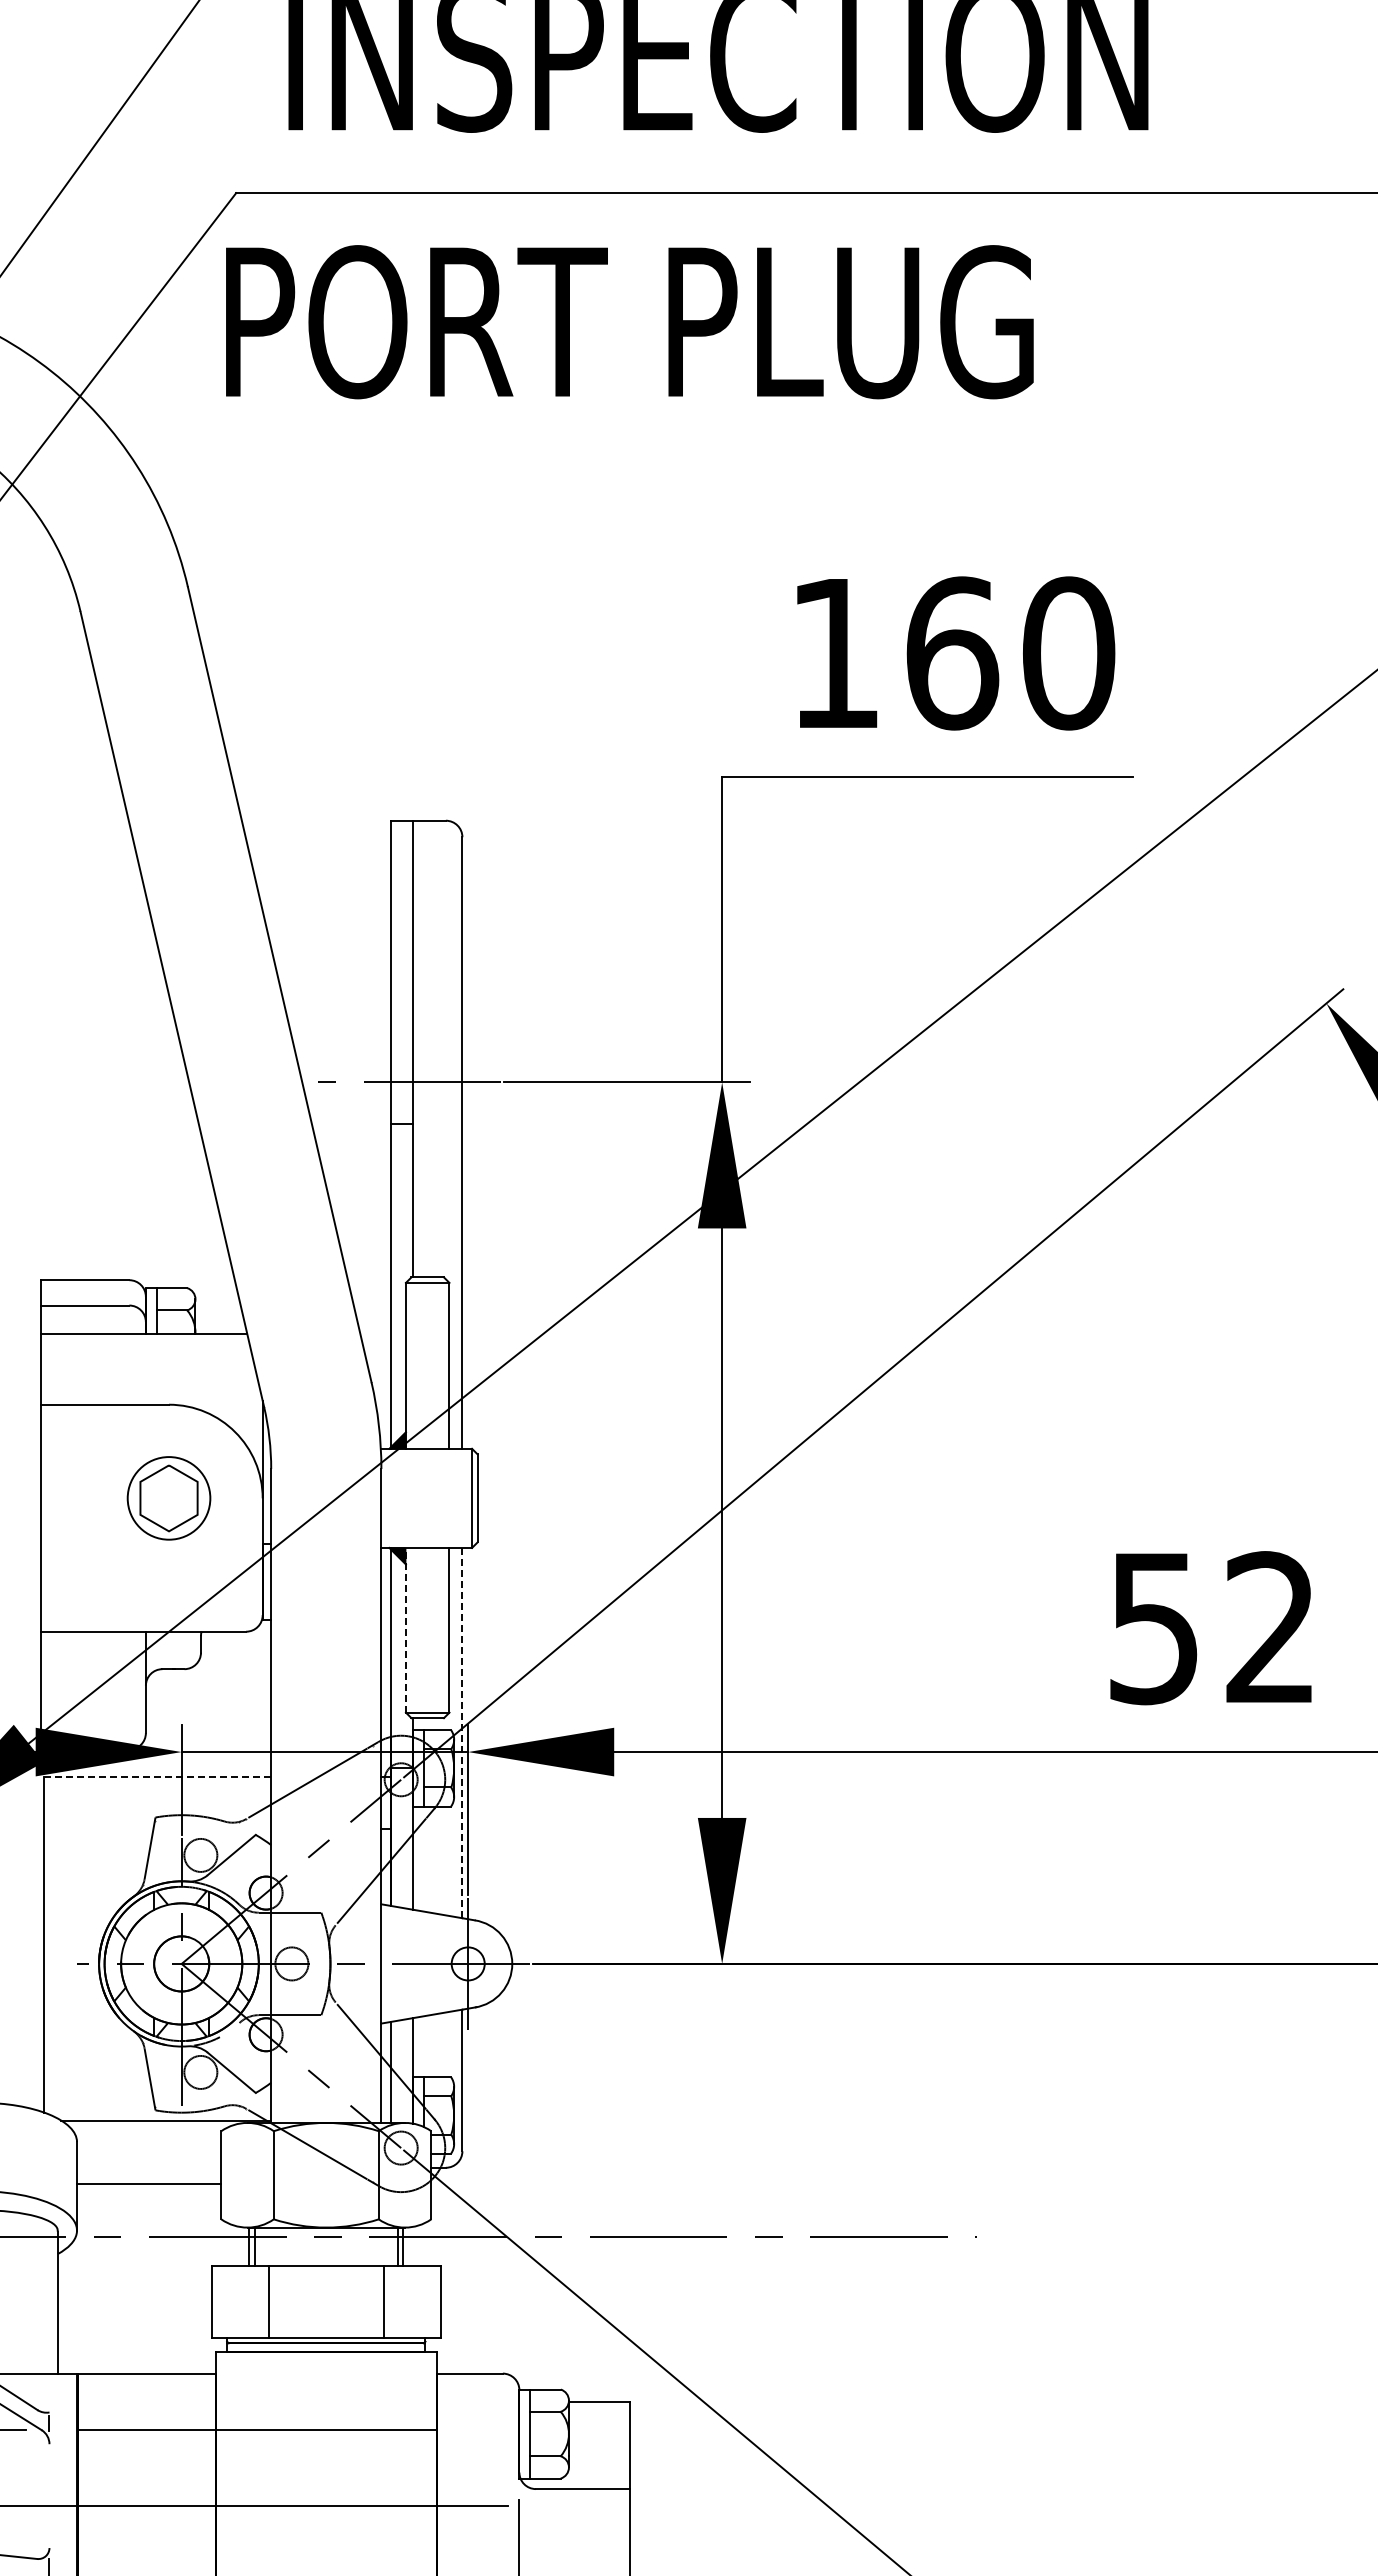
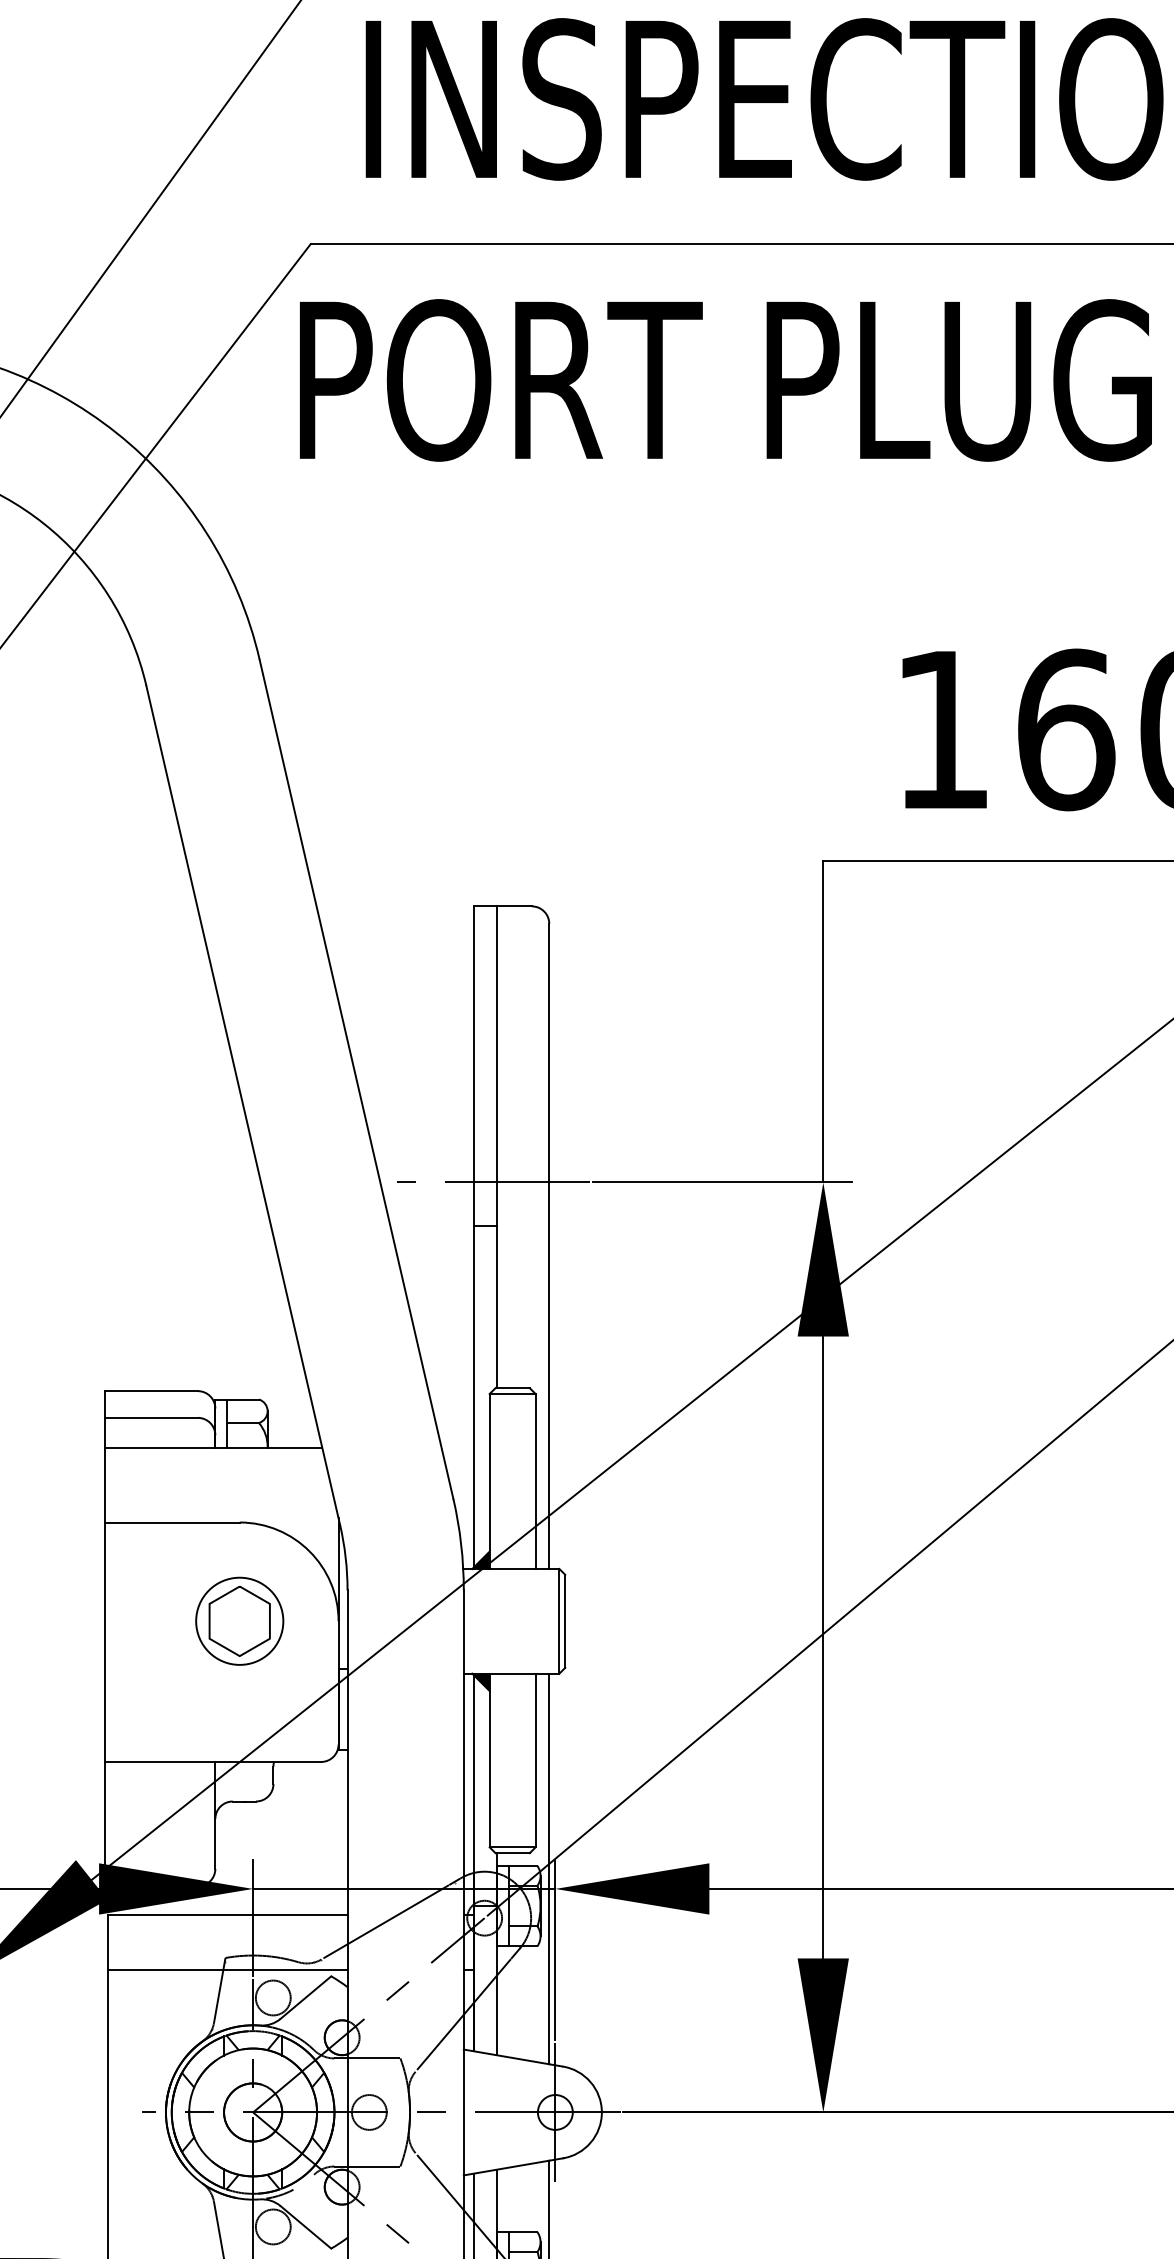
line: (405, 1629) -> (489, 1759), dashed -> solid
line: (462, 1732) -> (549, 1868), dashed -> solid
line: (157, 1776) -> (227, 1914), dashed -> solid
line: (157, 1828) -> (227, 1969), added

